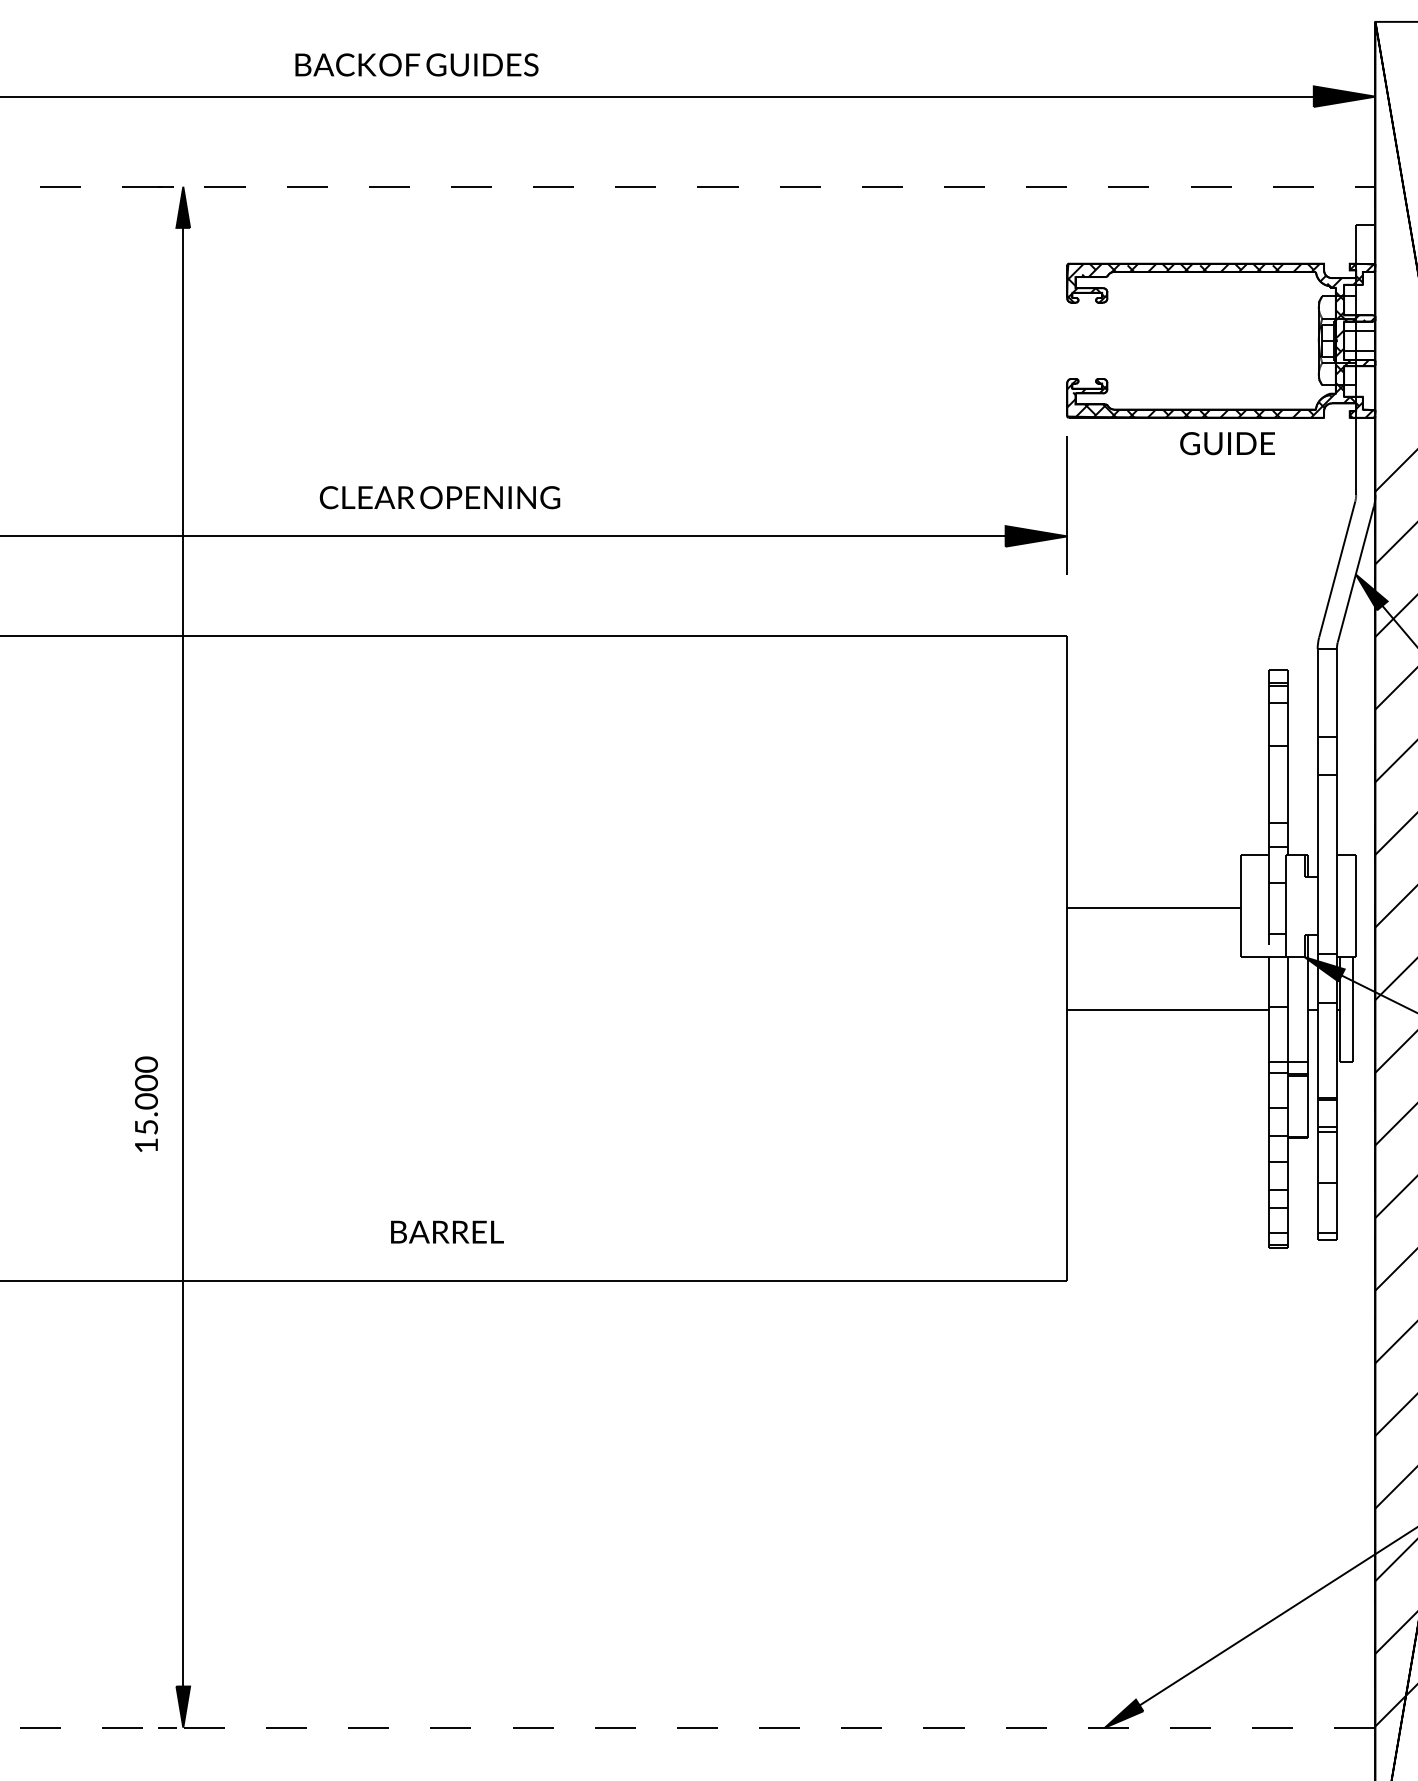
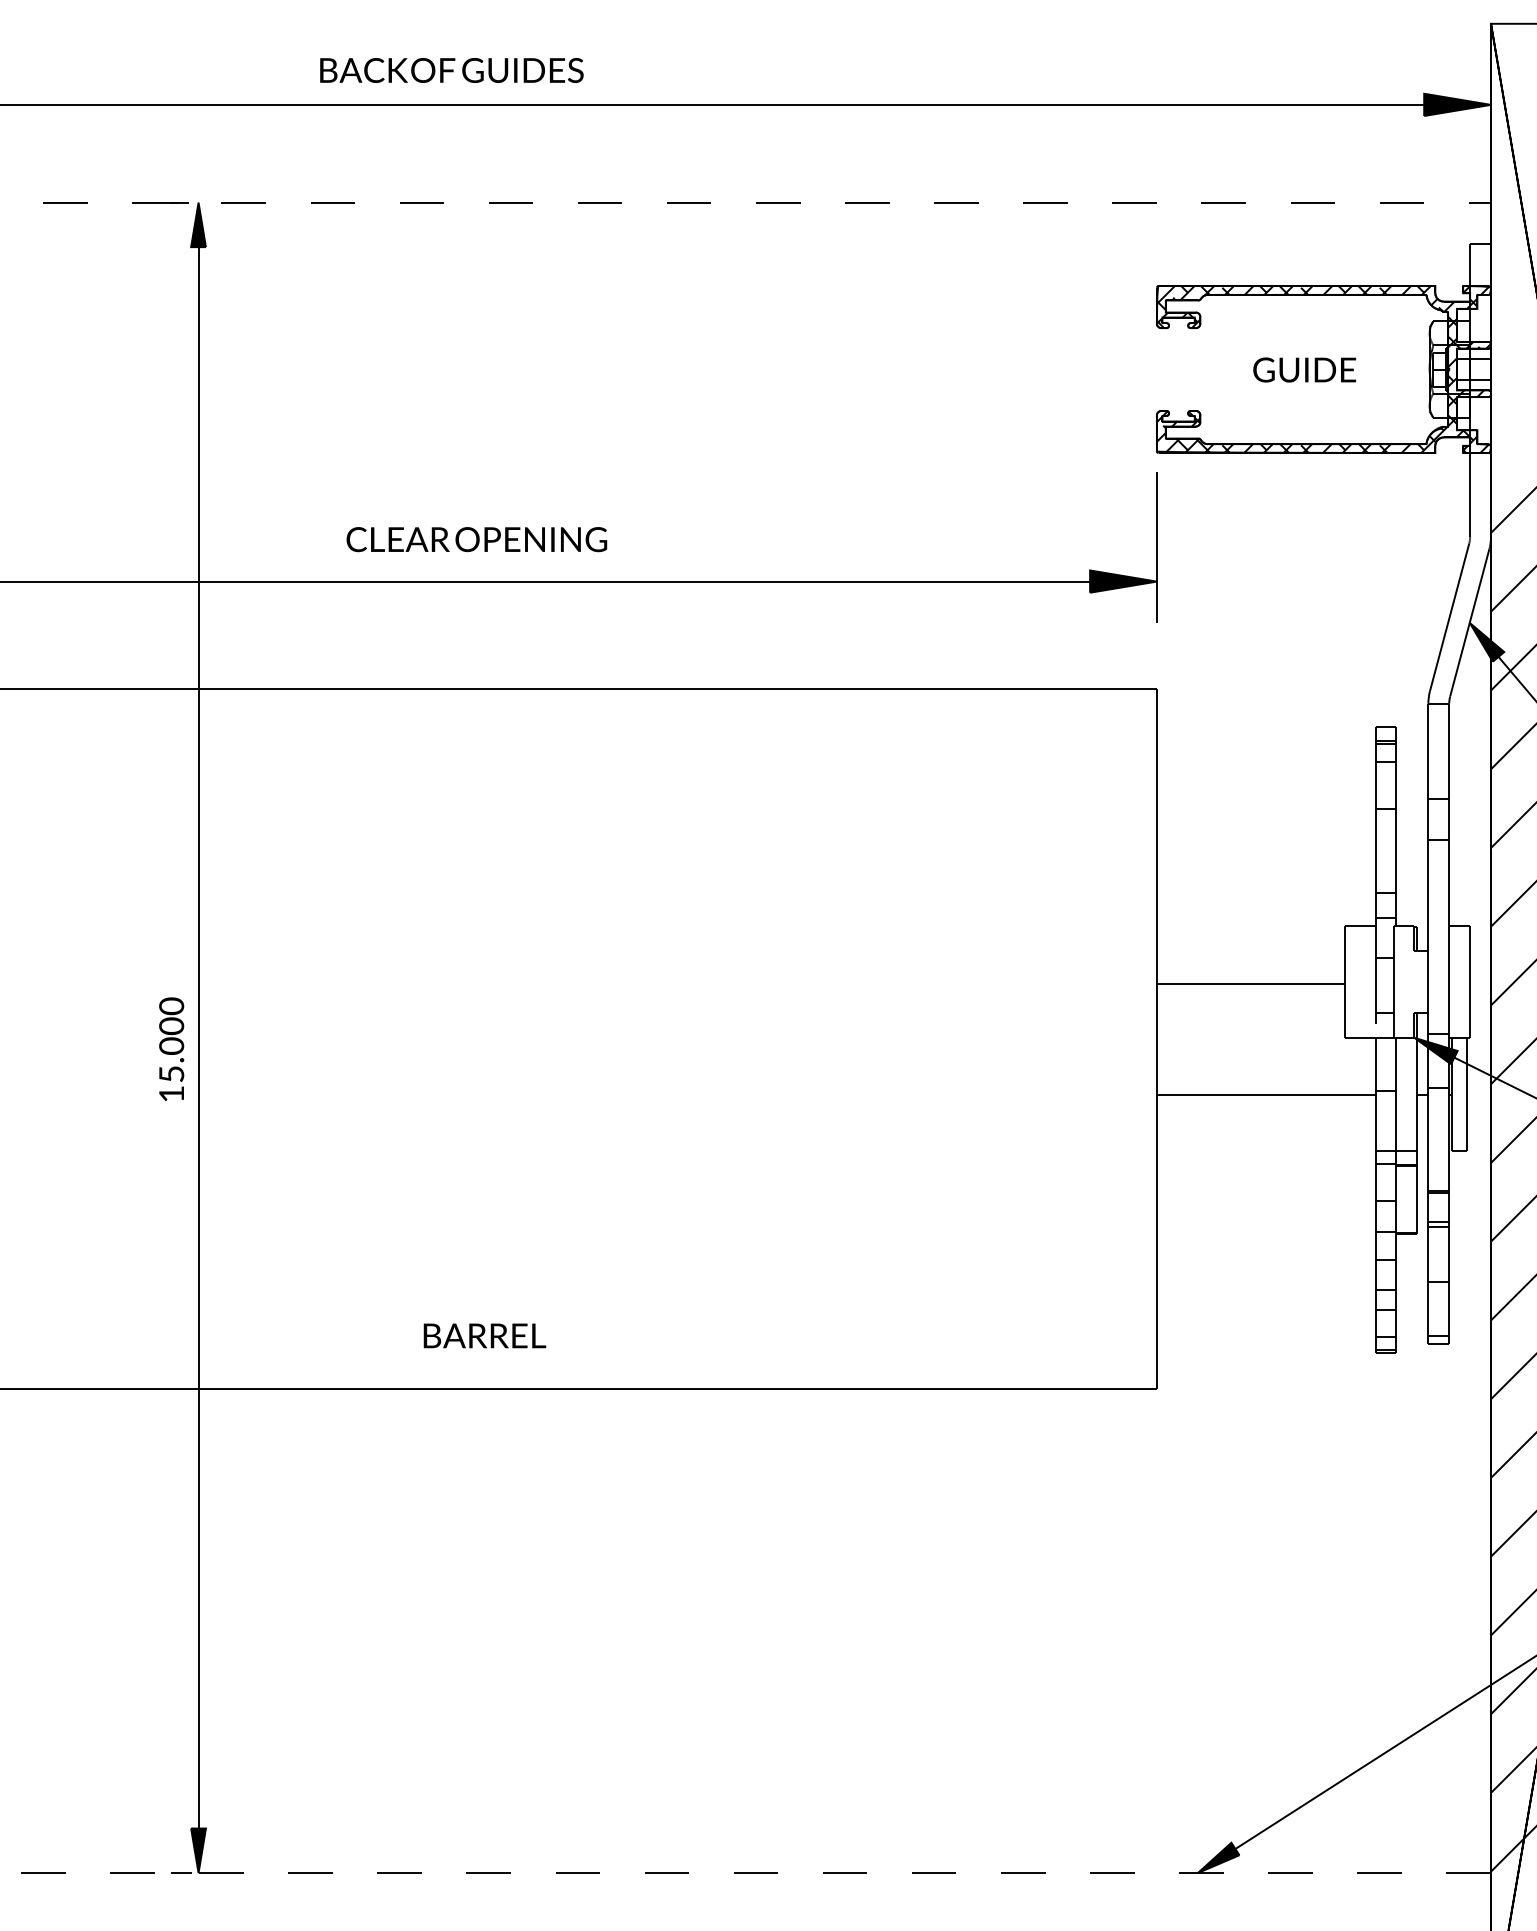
text: (1227, 443) -> (1304, 369), moved
text: (146, 1103) -> (171, 1048), moved

